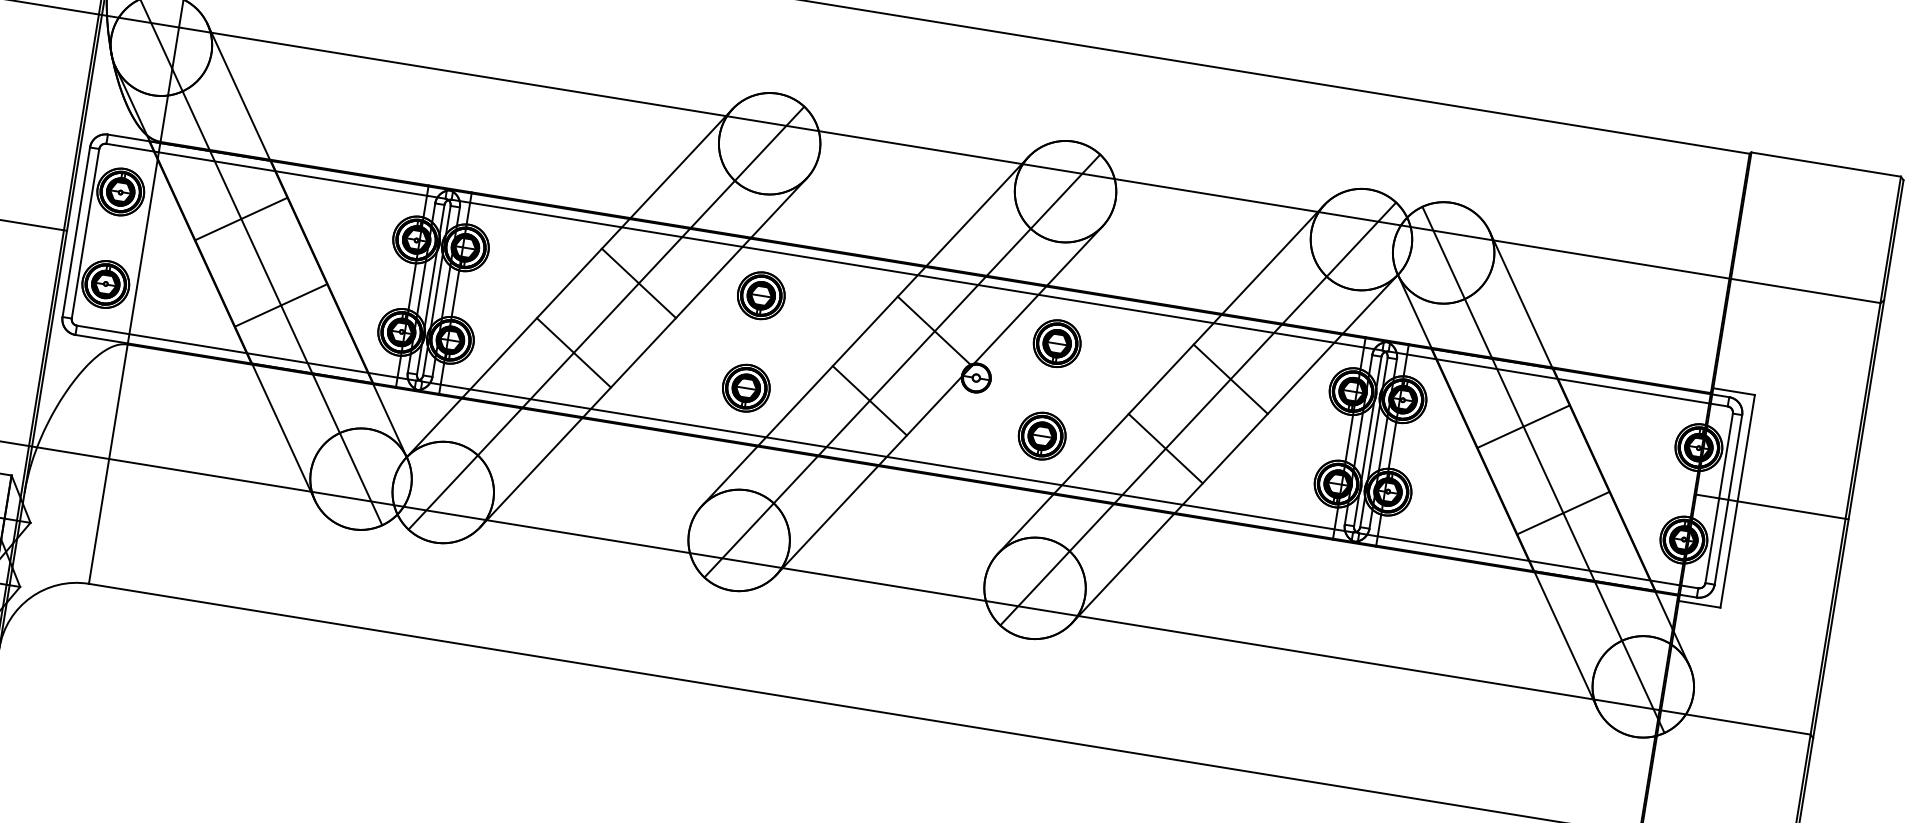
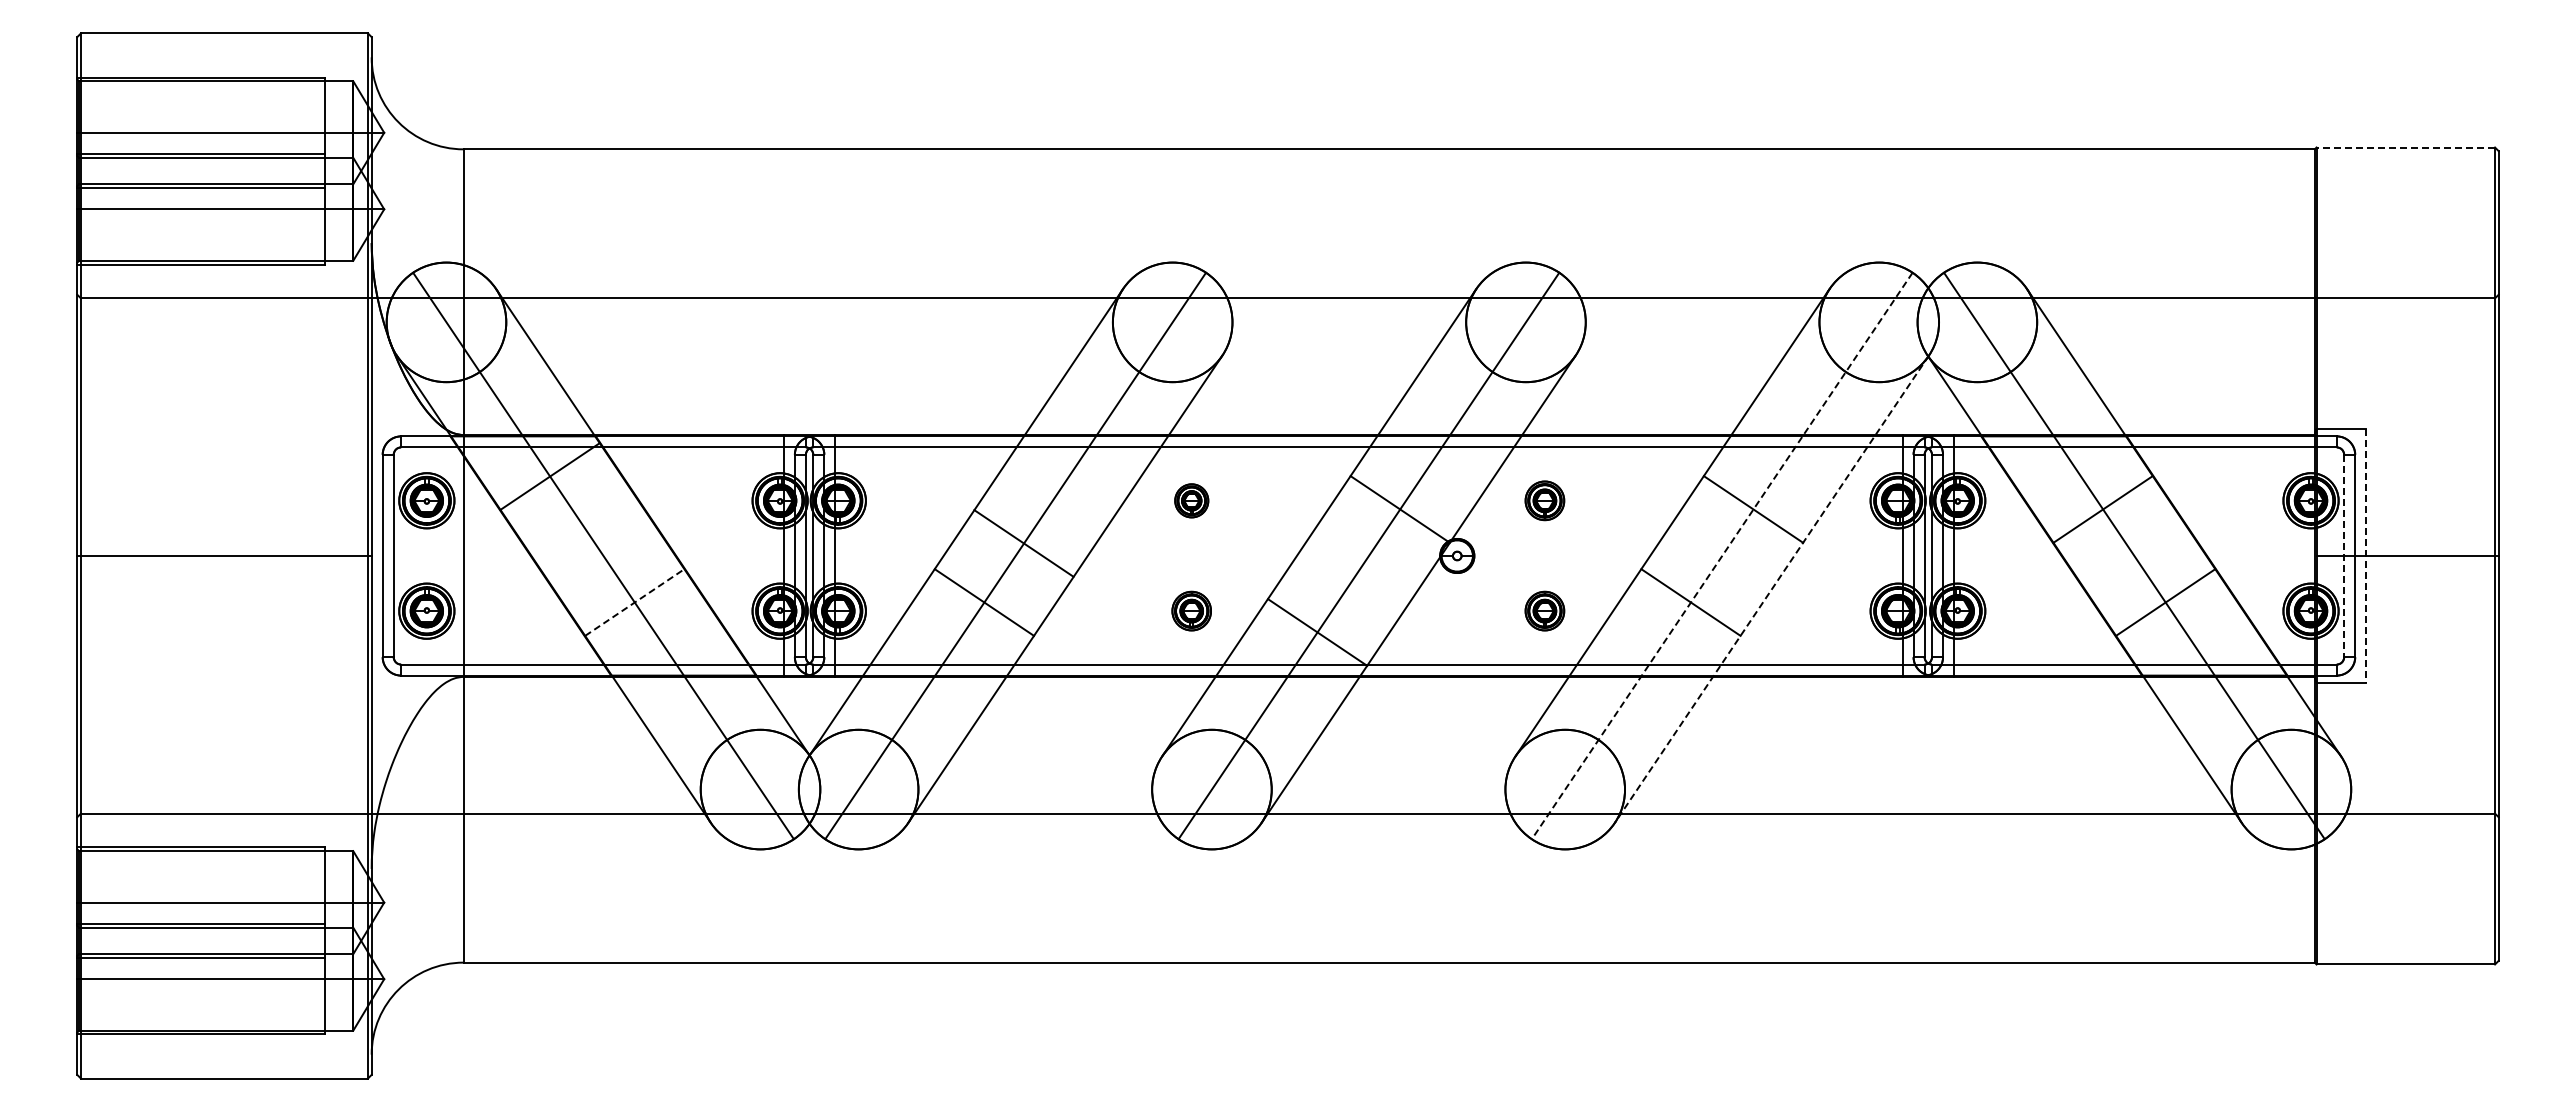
line: (1825, 164) -> (2405, 147), solid -> dashed
line: (240, 218) -> (549, 476), moved
line: (638, 283) -> (1023, 543), moved
part: (761, 295) -> (1191, 500), size x0.6
line: (280, 305) -> (634, 602), solid -> dashed
part: (1056, 343) -> (1544, 500), size x0.7
part: (746, 387) -> (1191, 610), size x0.7
line: (869, 400) -> (1317, 632), moved
line: (1197, 414) -> (1721, 556), solid -> dashed
part: (1042, 435) -> (1544, 610), size x0.7
line: (1234, 448) -> (1771, 589), solid -> dashed
line: (1719, 498) -> (2344, 556), solid -> dashed
line: (1737, 500) -> (2366, 555), solid -> dashed

